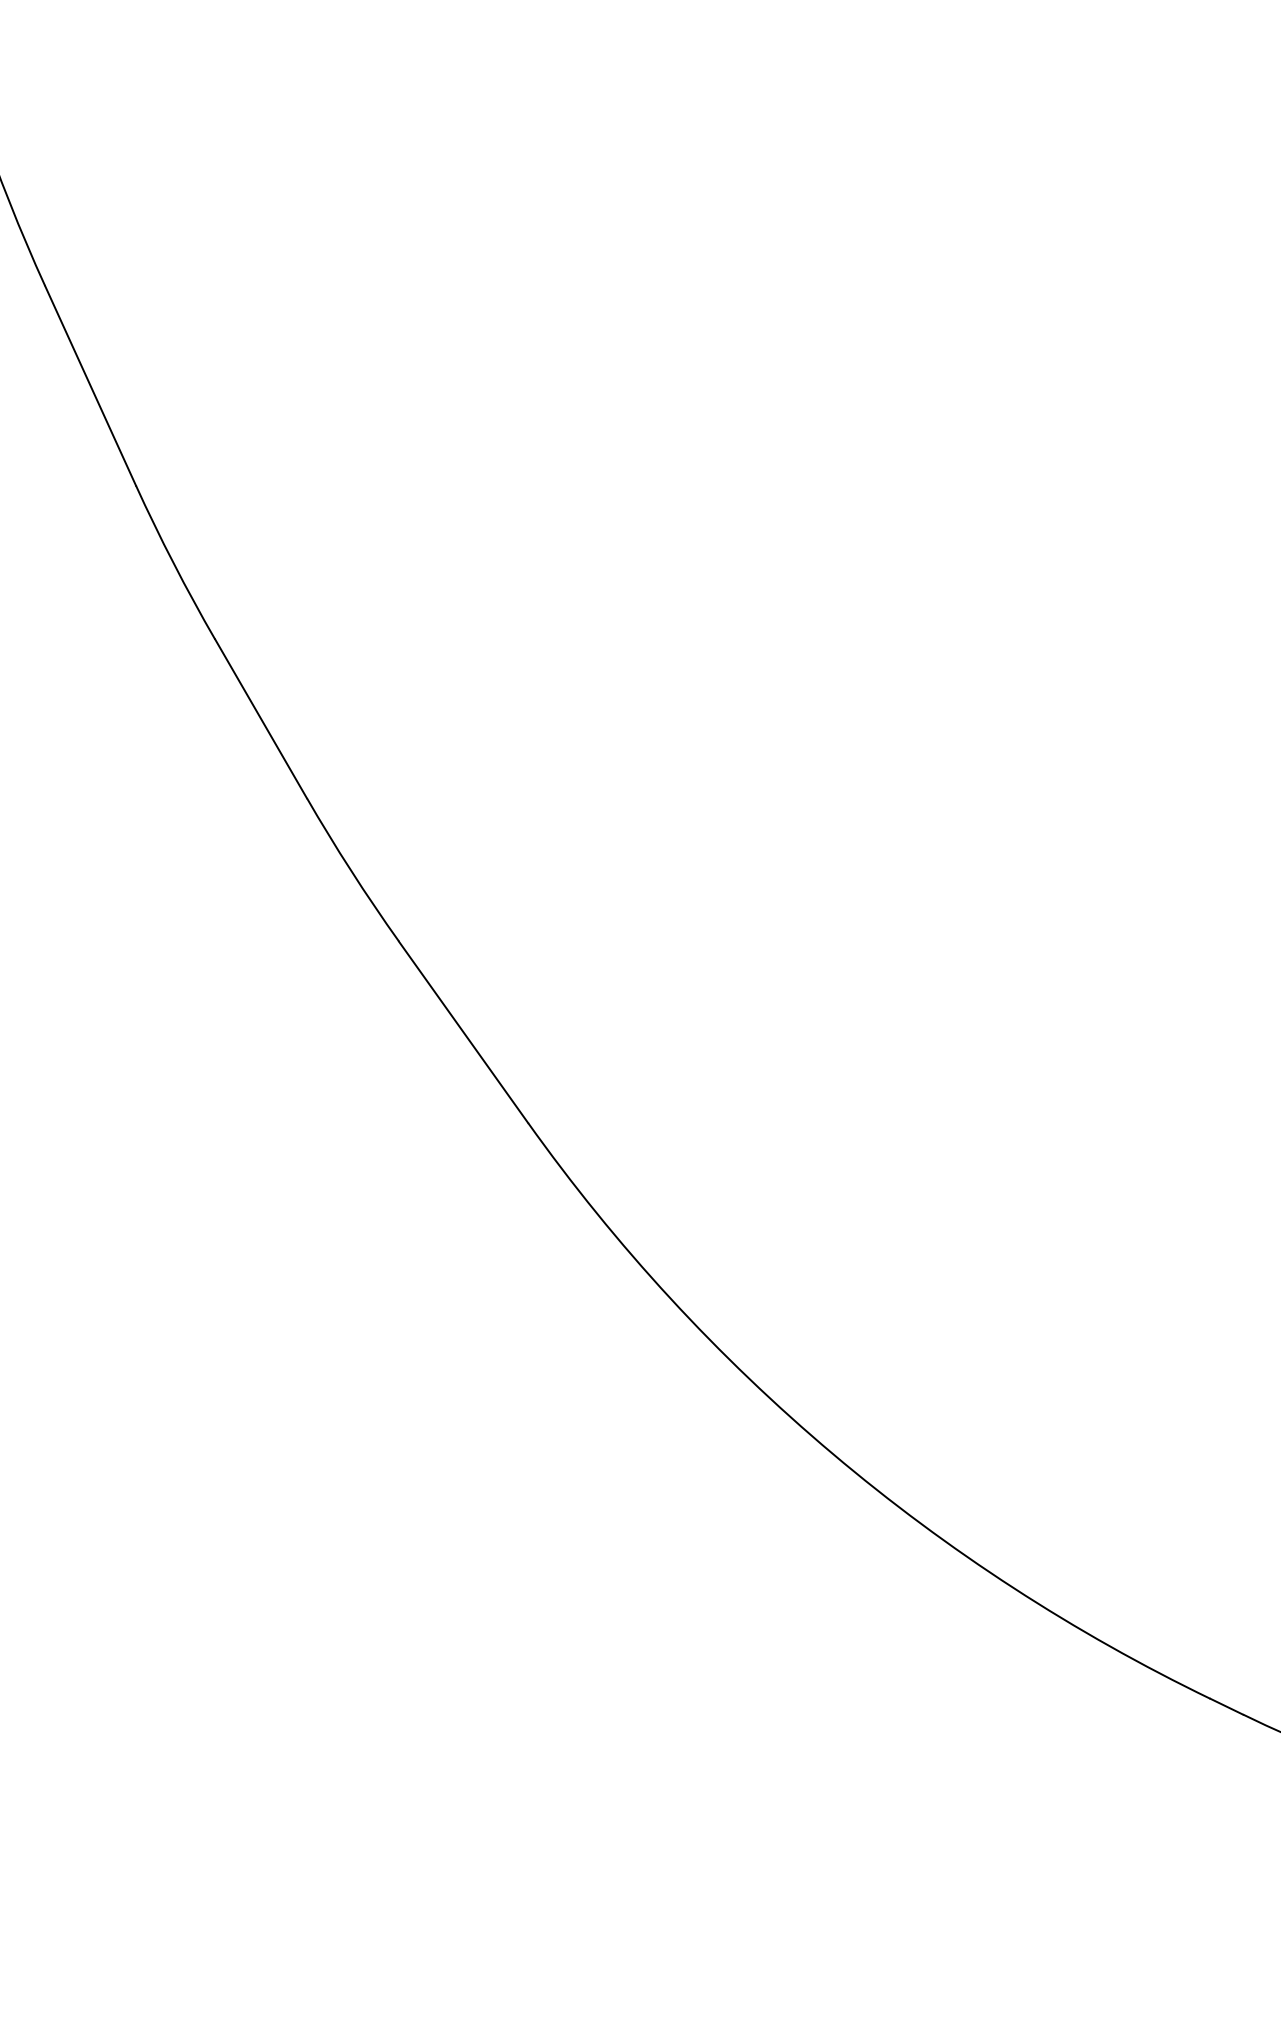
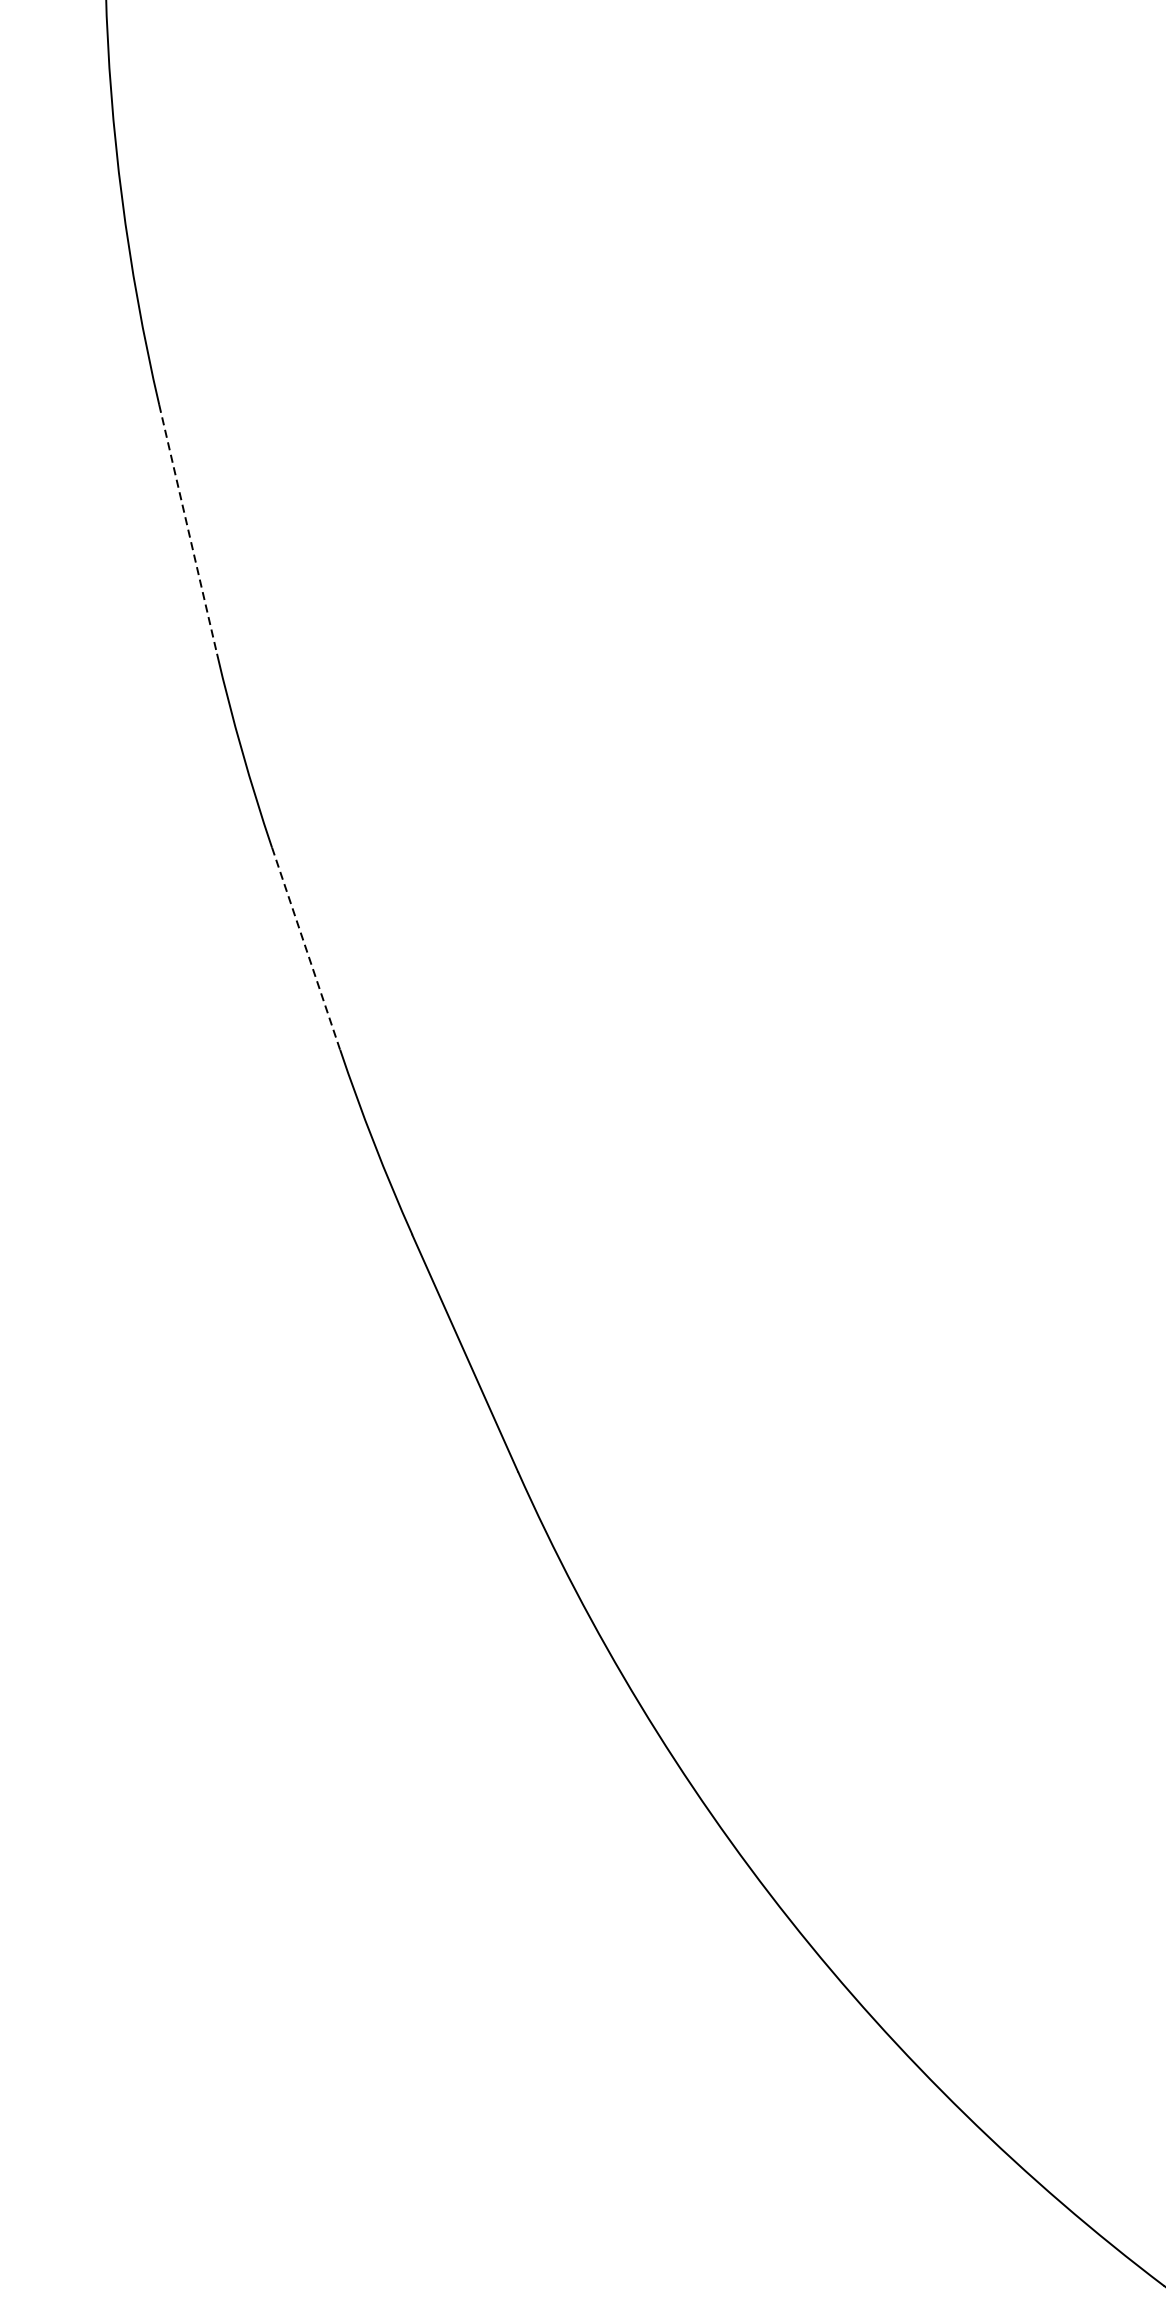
line: (90, 385) -> (188, 528), solid -> dashed
line: (261, 718) -> (306, 948), solid -> dashed

